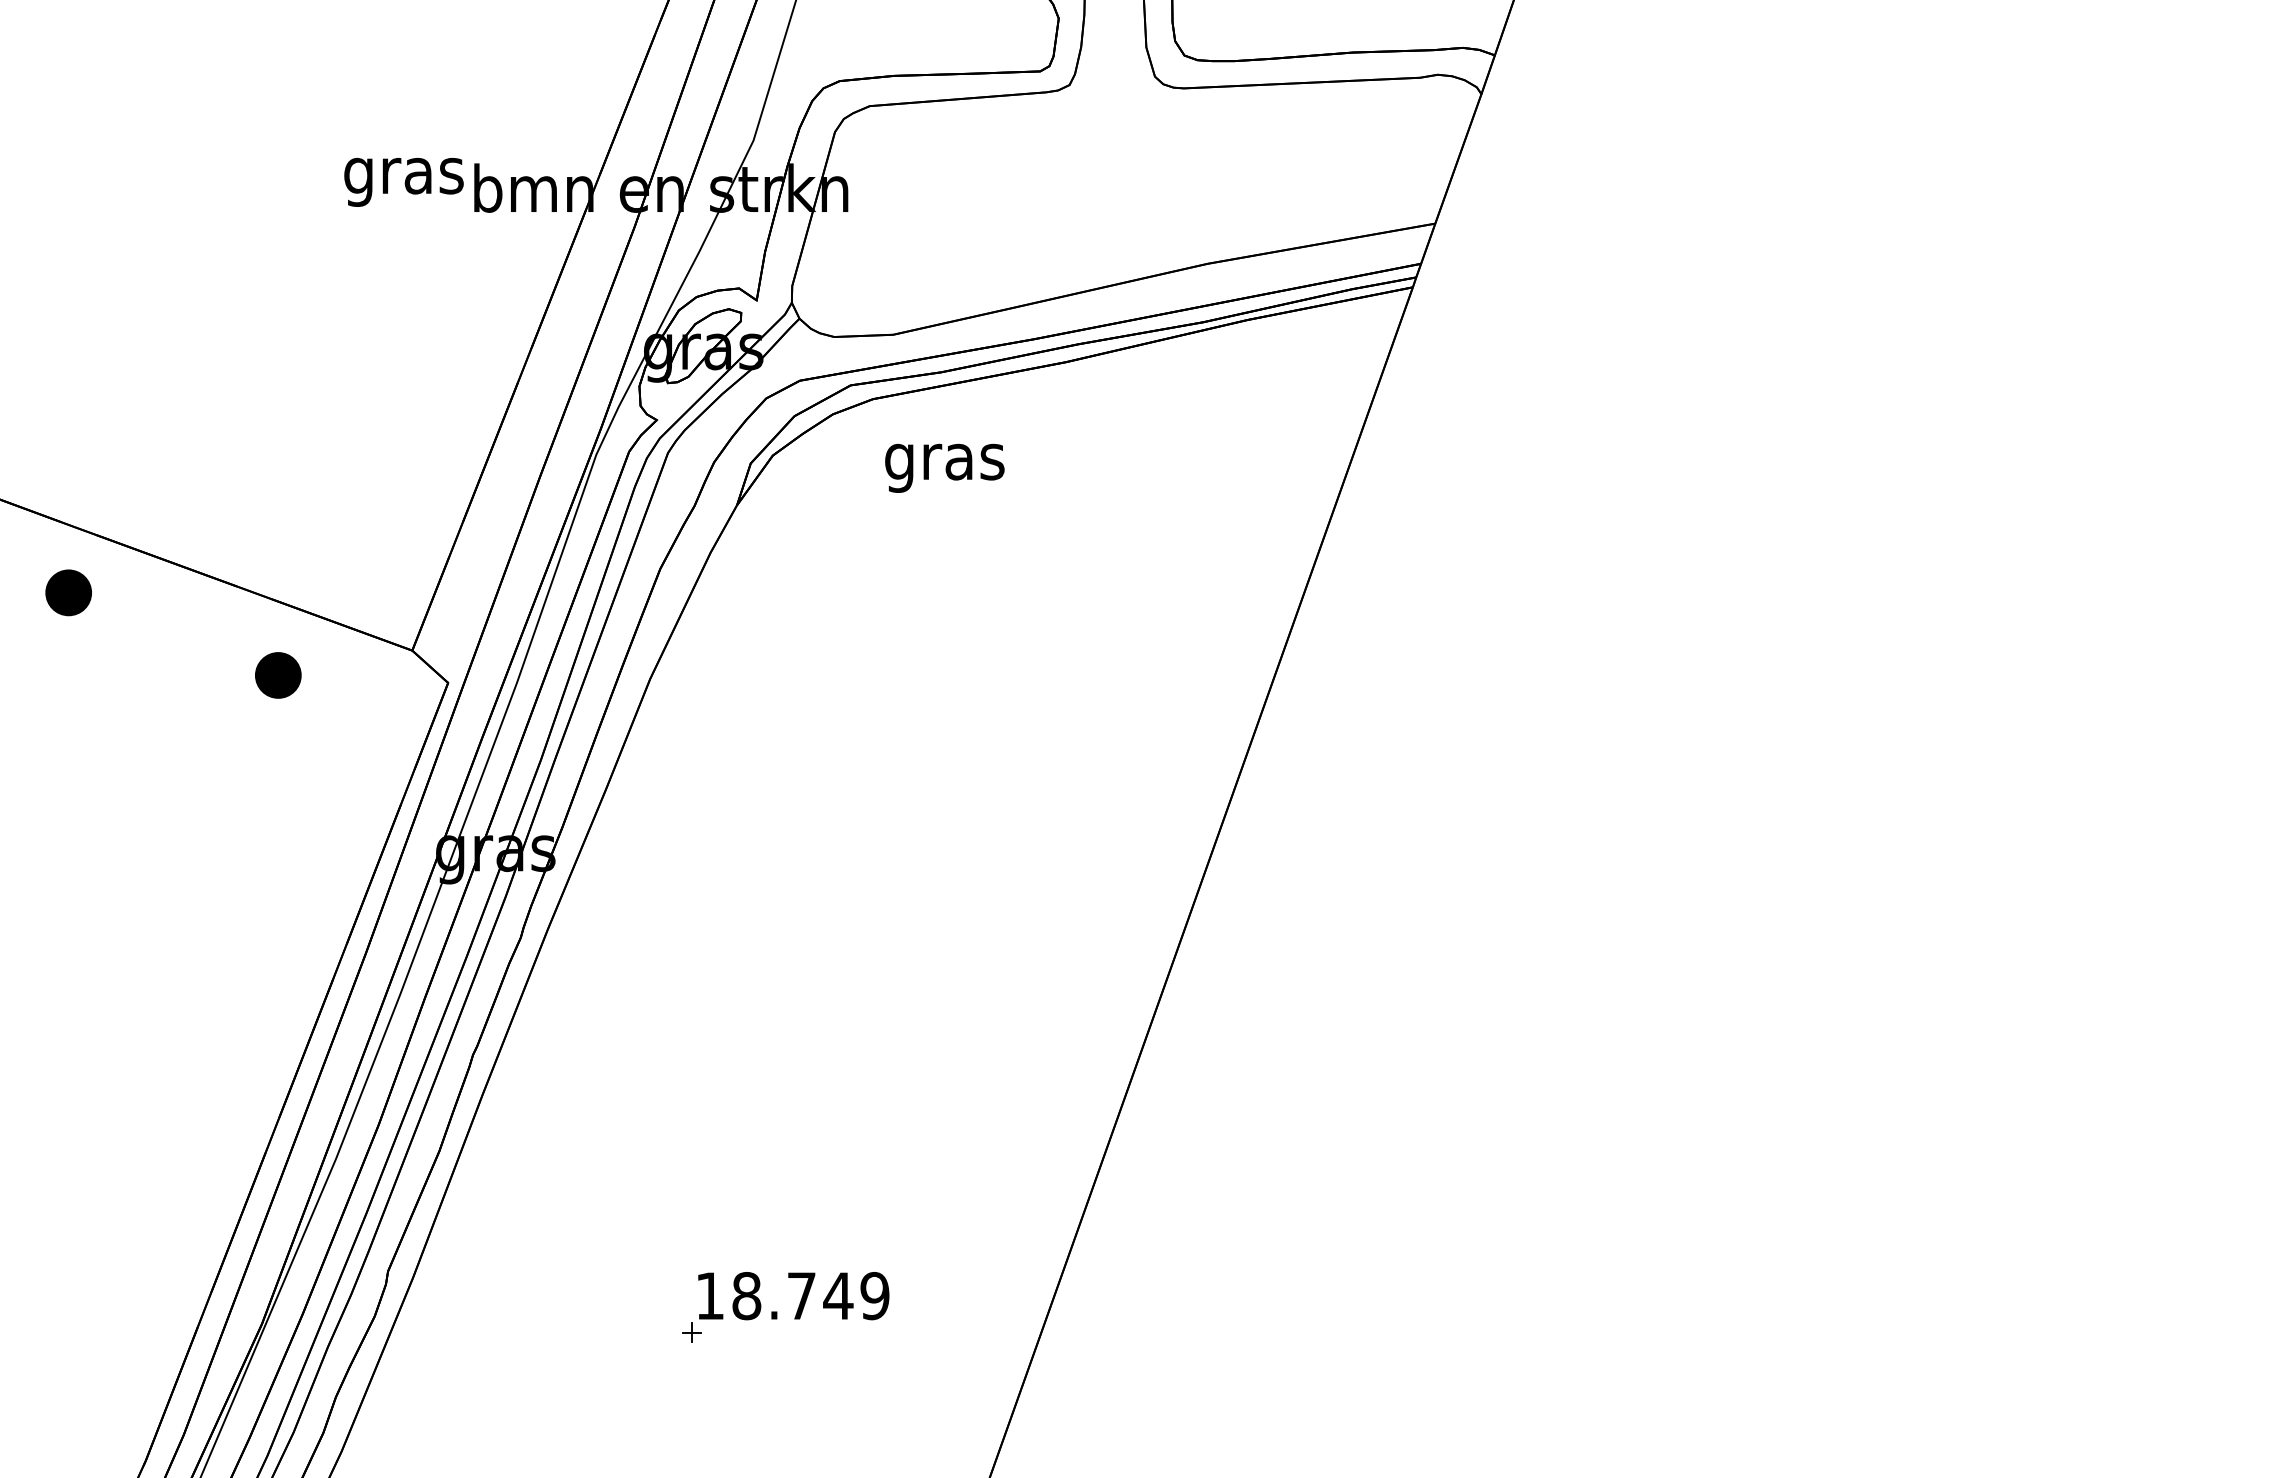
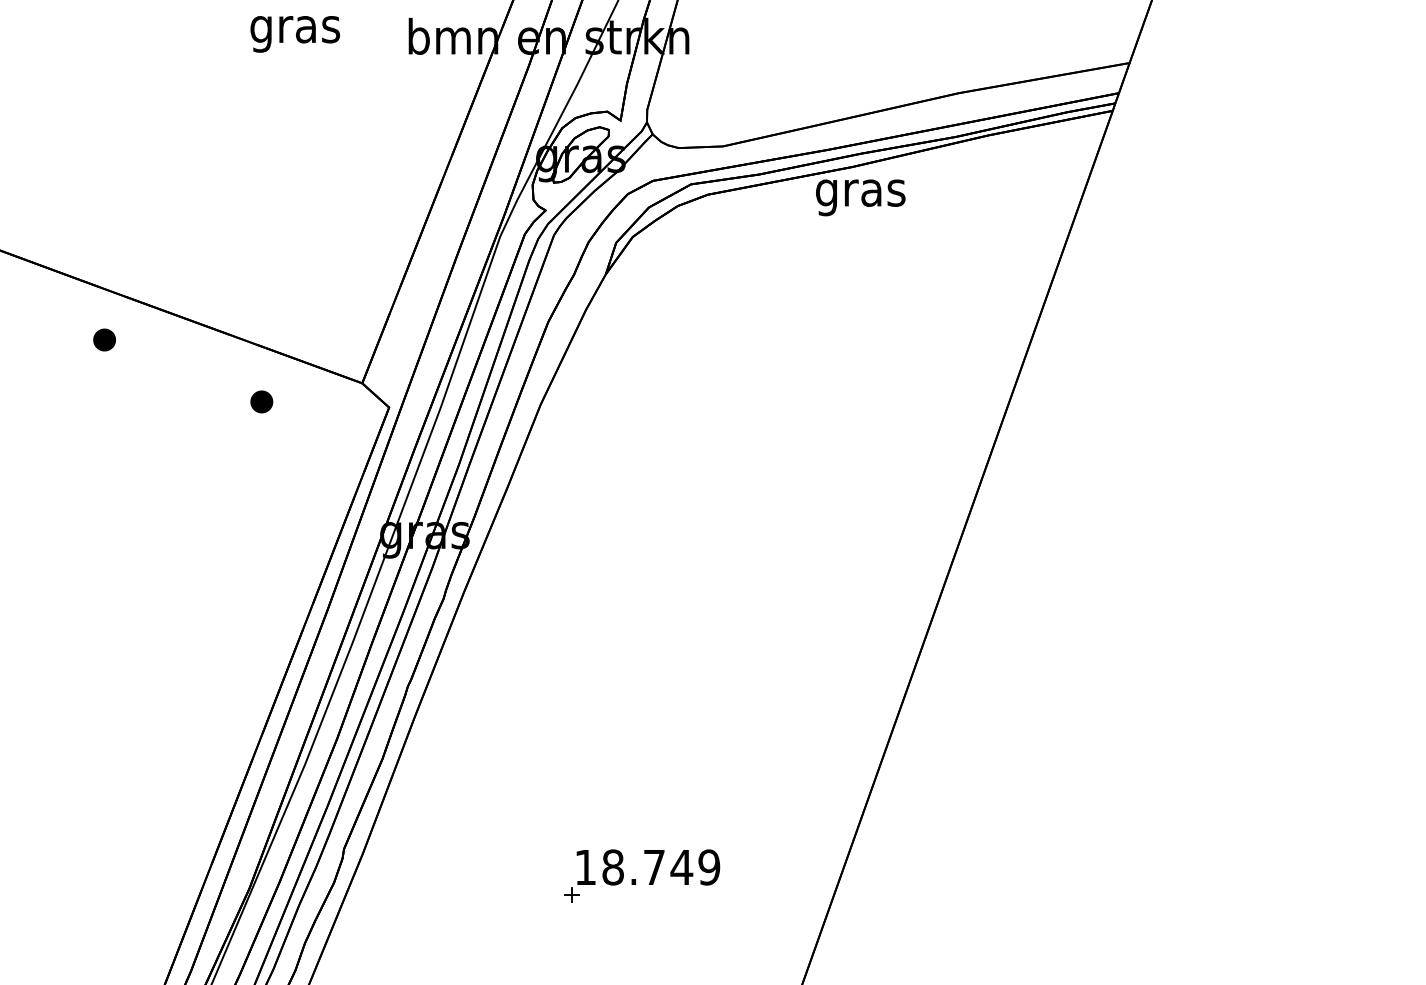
text: (403, 182) -> (294, 34), moved
text: (944, 467) -> (860, 197), moved
part: (68, 592) -> (104, 339), size x0.62
part: (278, 675) -> (261, 401), size x0.62

